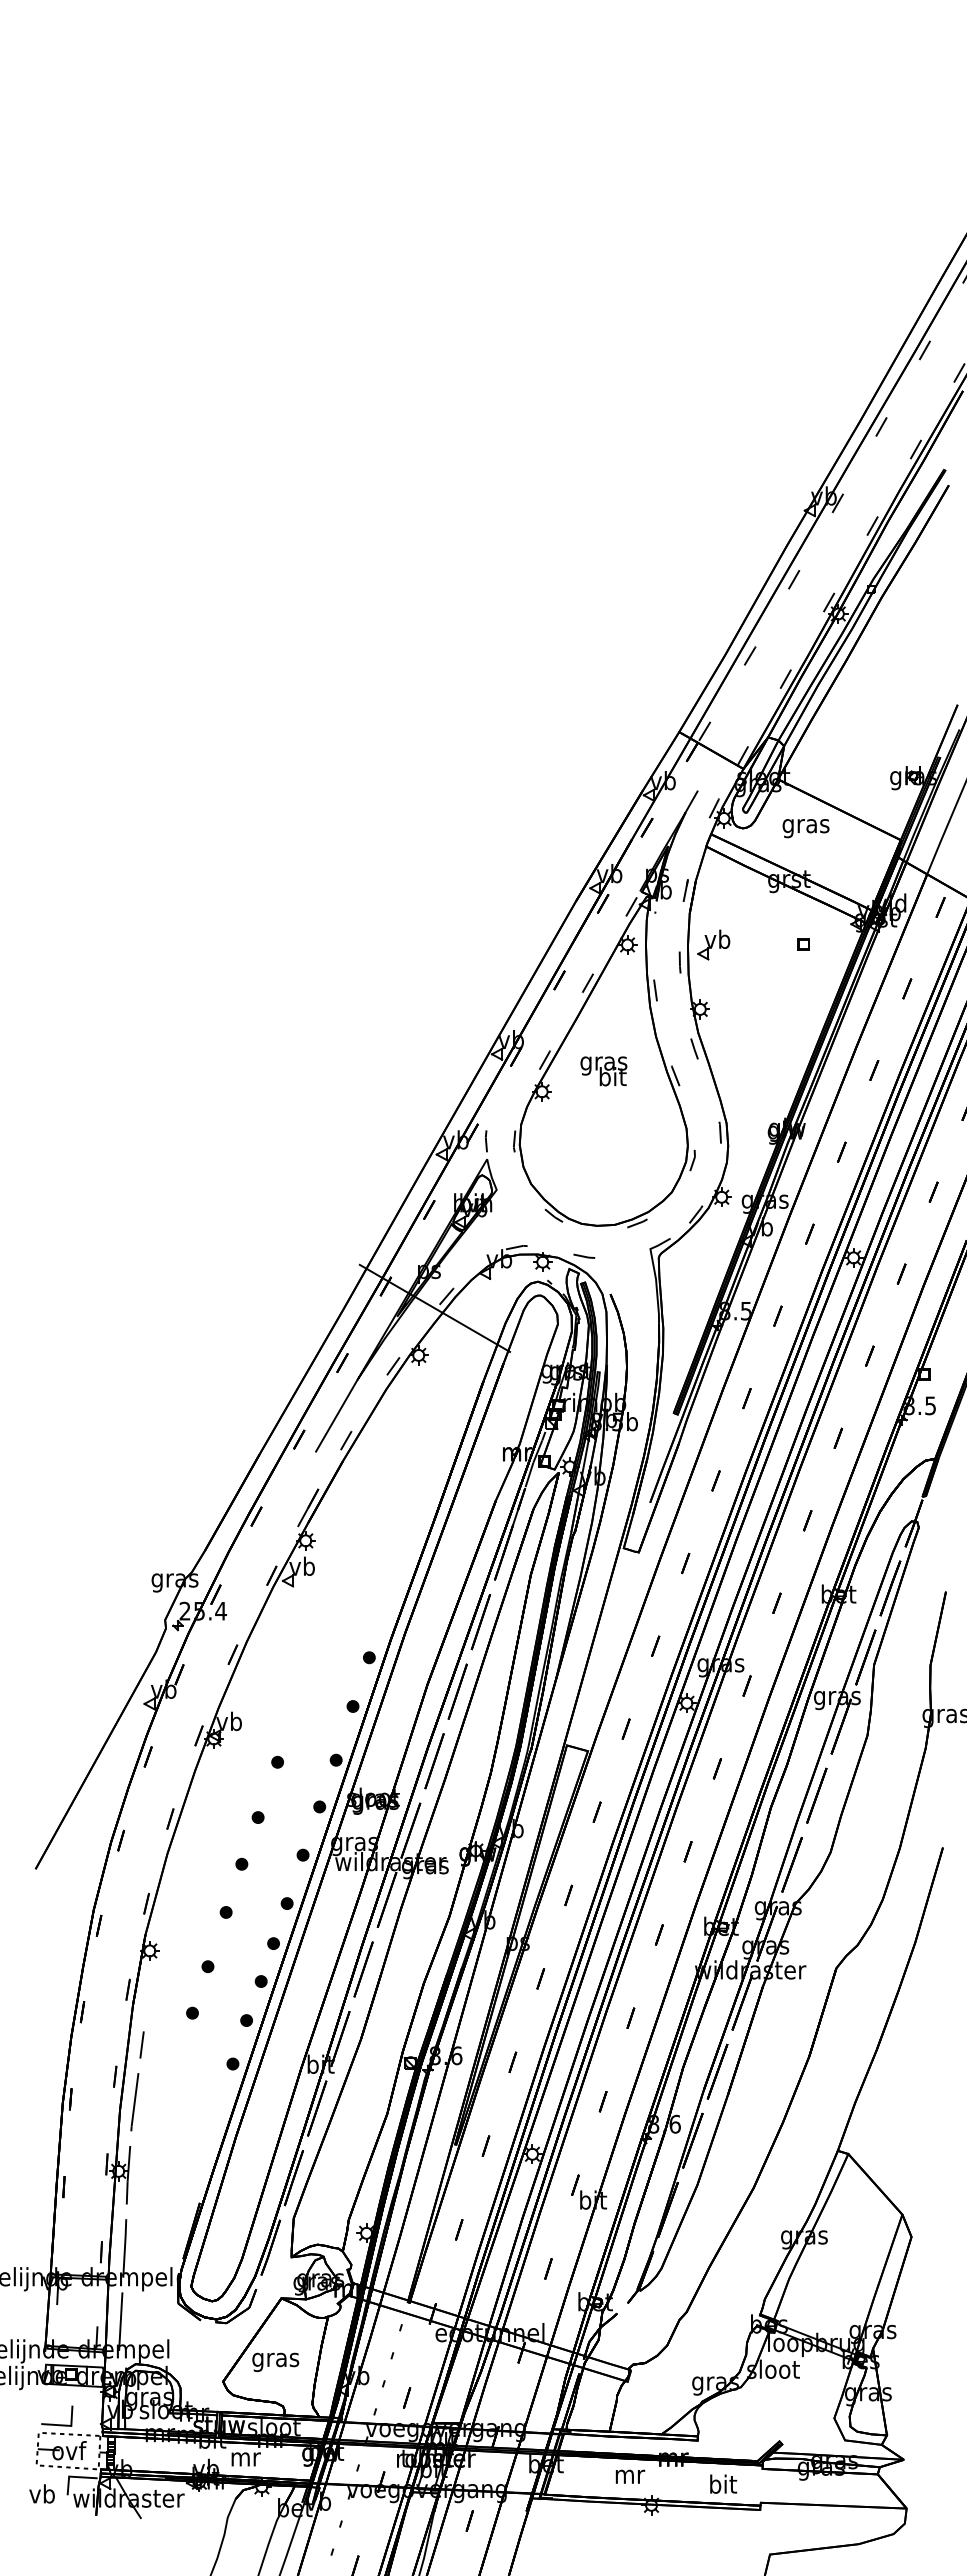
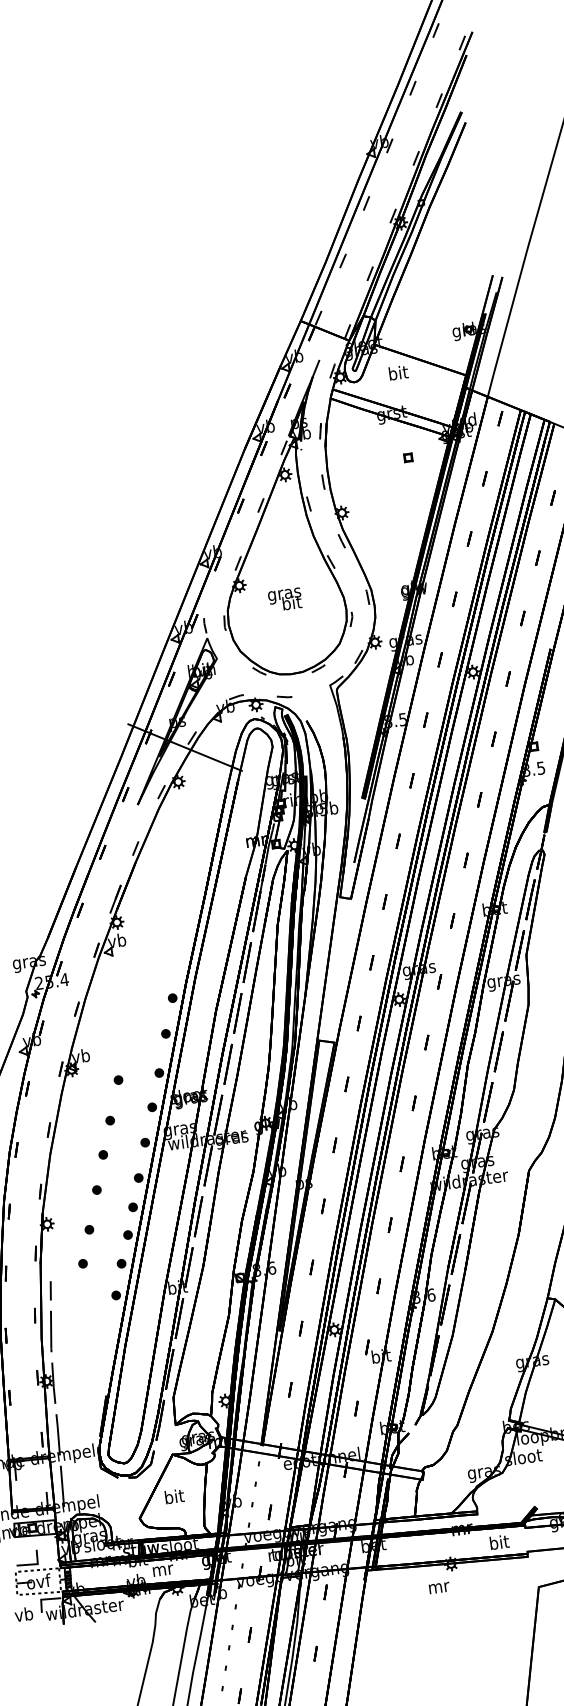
text: (805, 826) -> (398, 374), gras -> bit
part: (713, 944) -> (345, 466), removed
text: (603, 1071) -> (284, 599), moved
line: (336, 1415) -> (126, 831), removed
text: (275, 2359) -> (174, 1498), gras -> bit
text: (630, 2476) -> (439, 1587), moved

